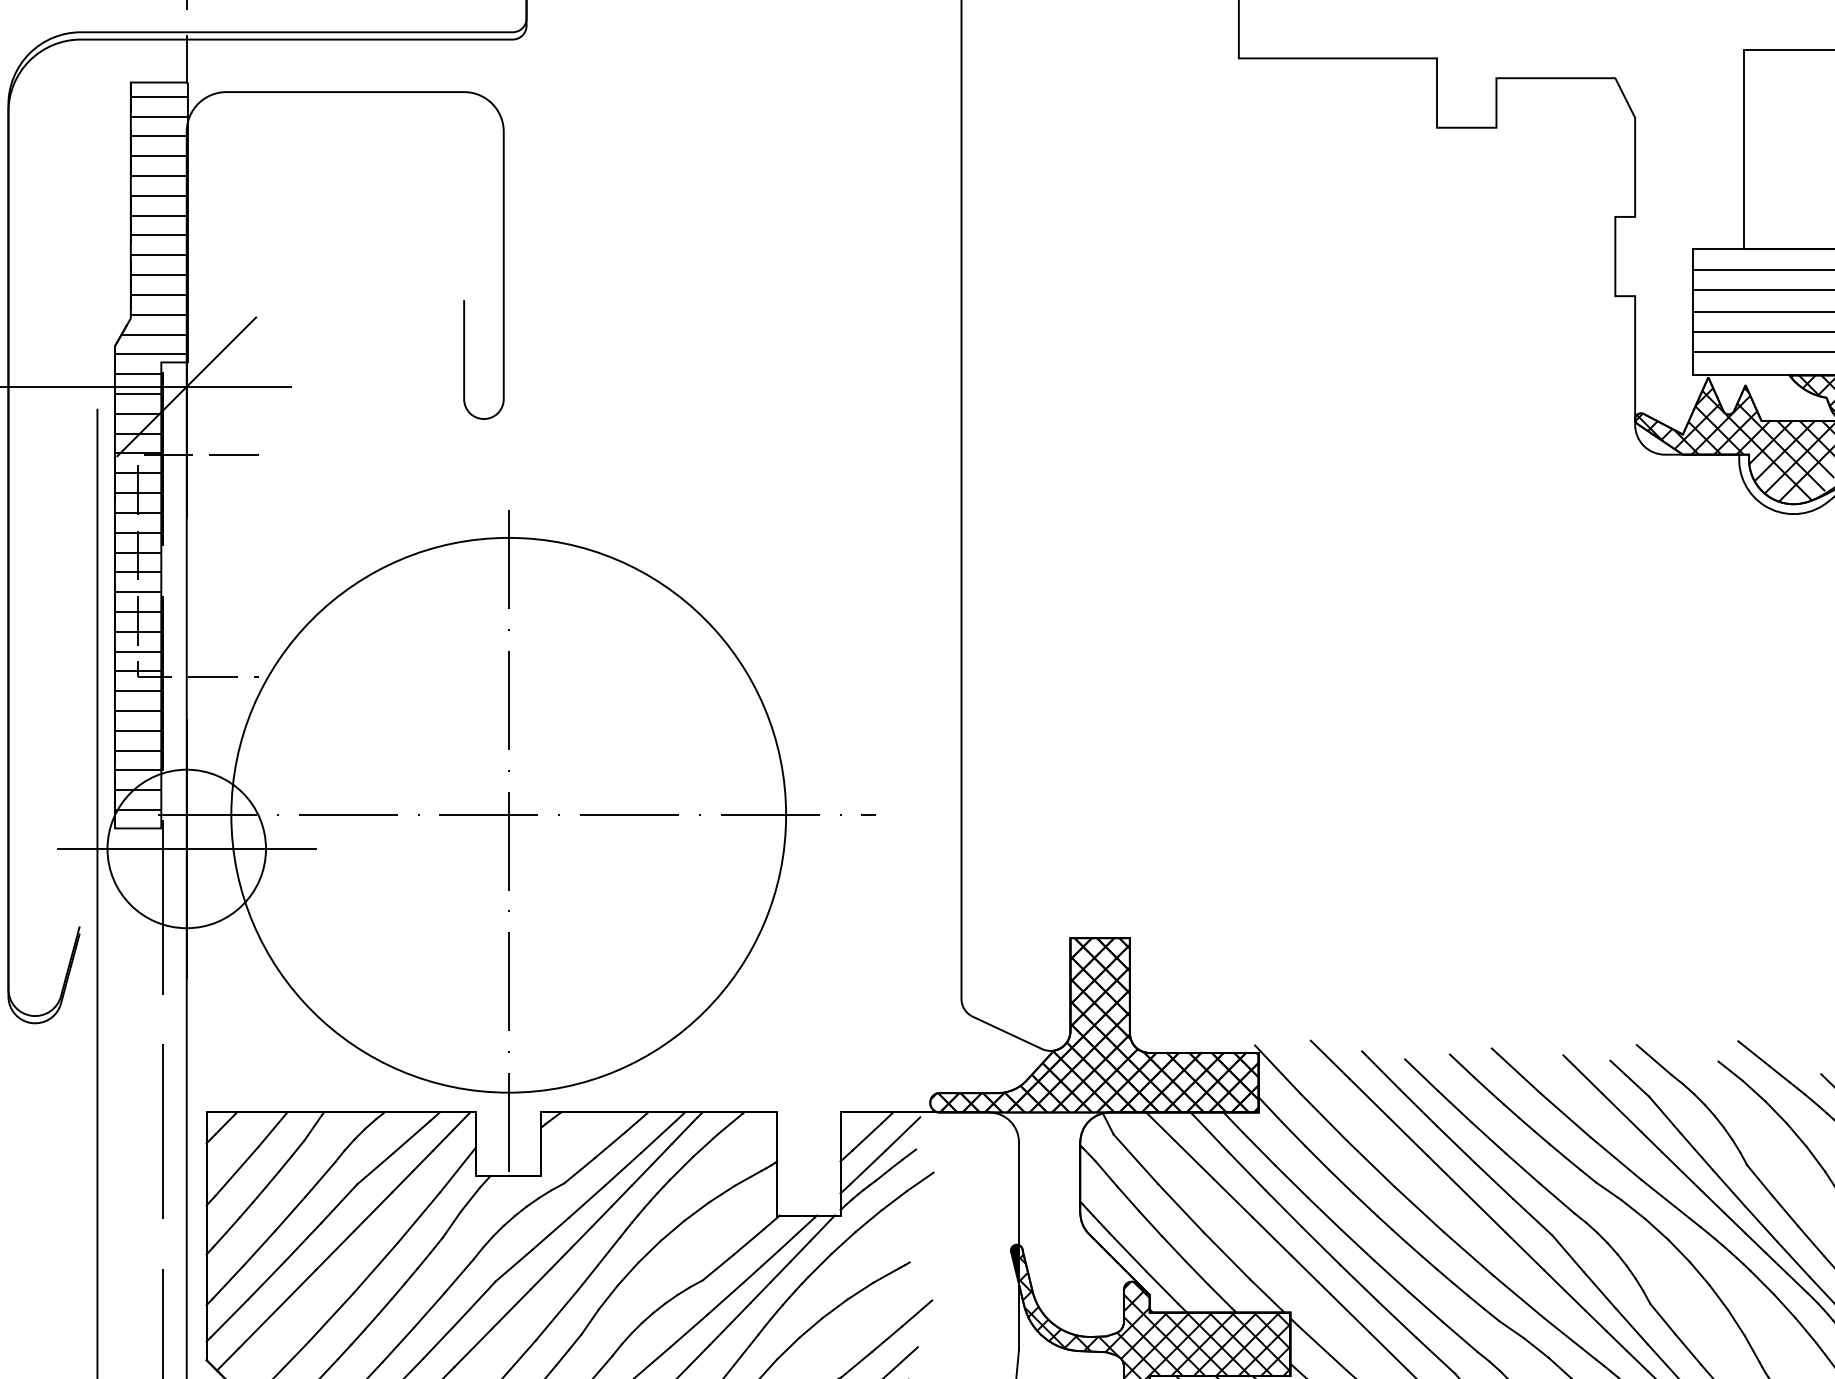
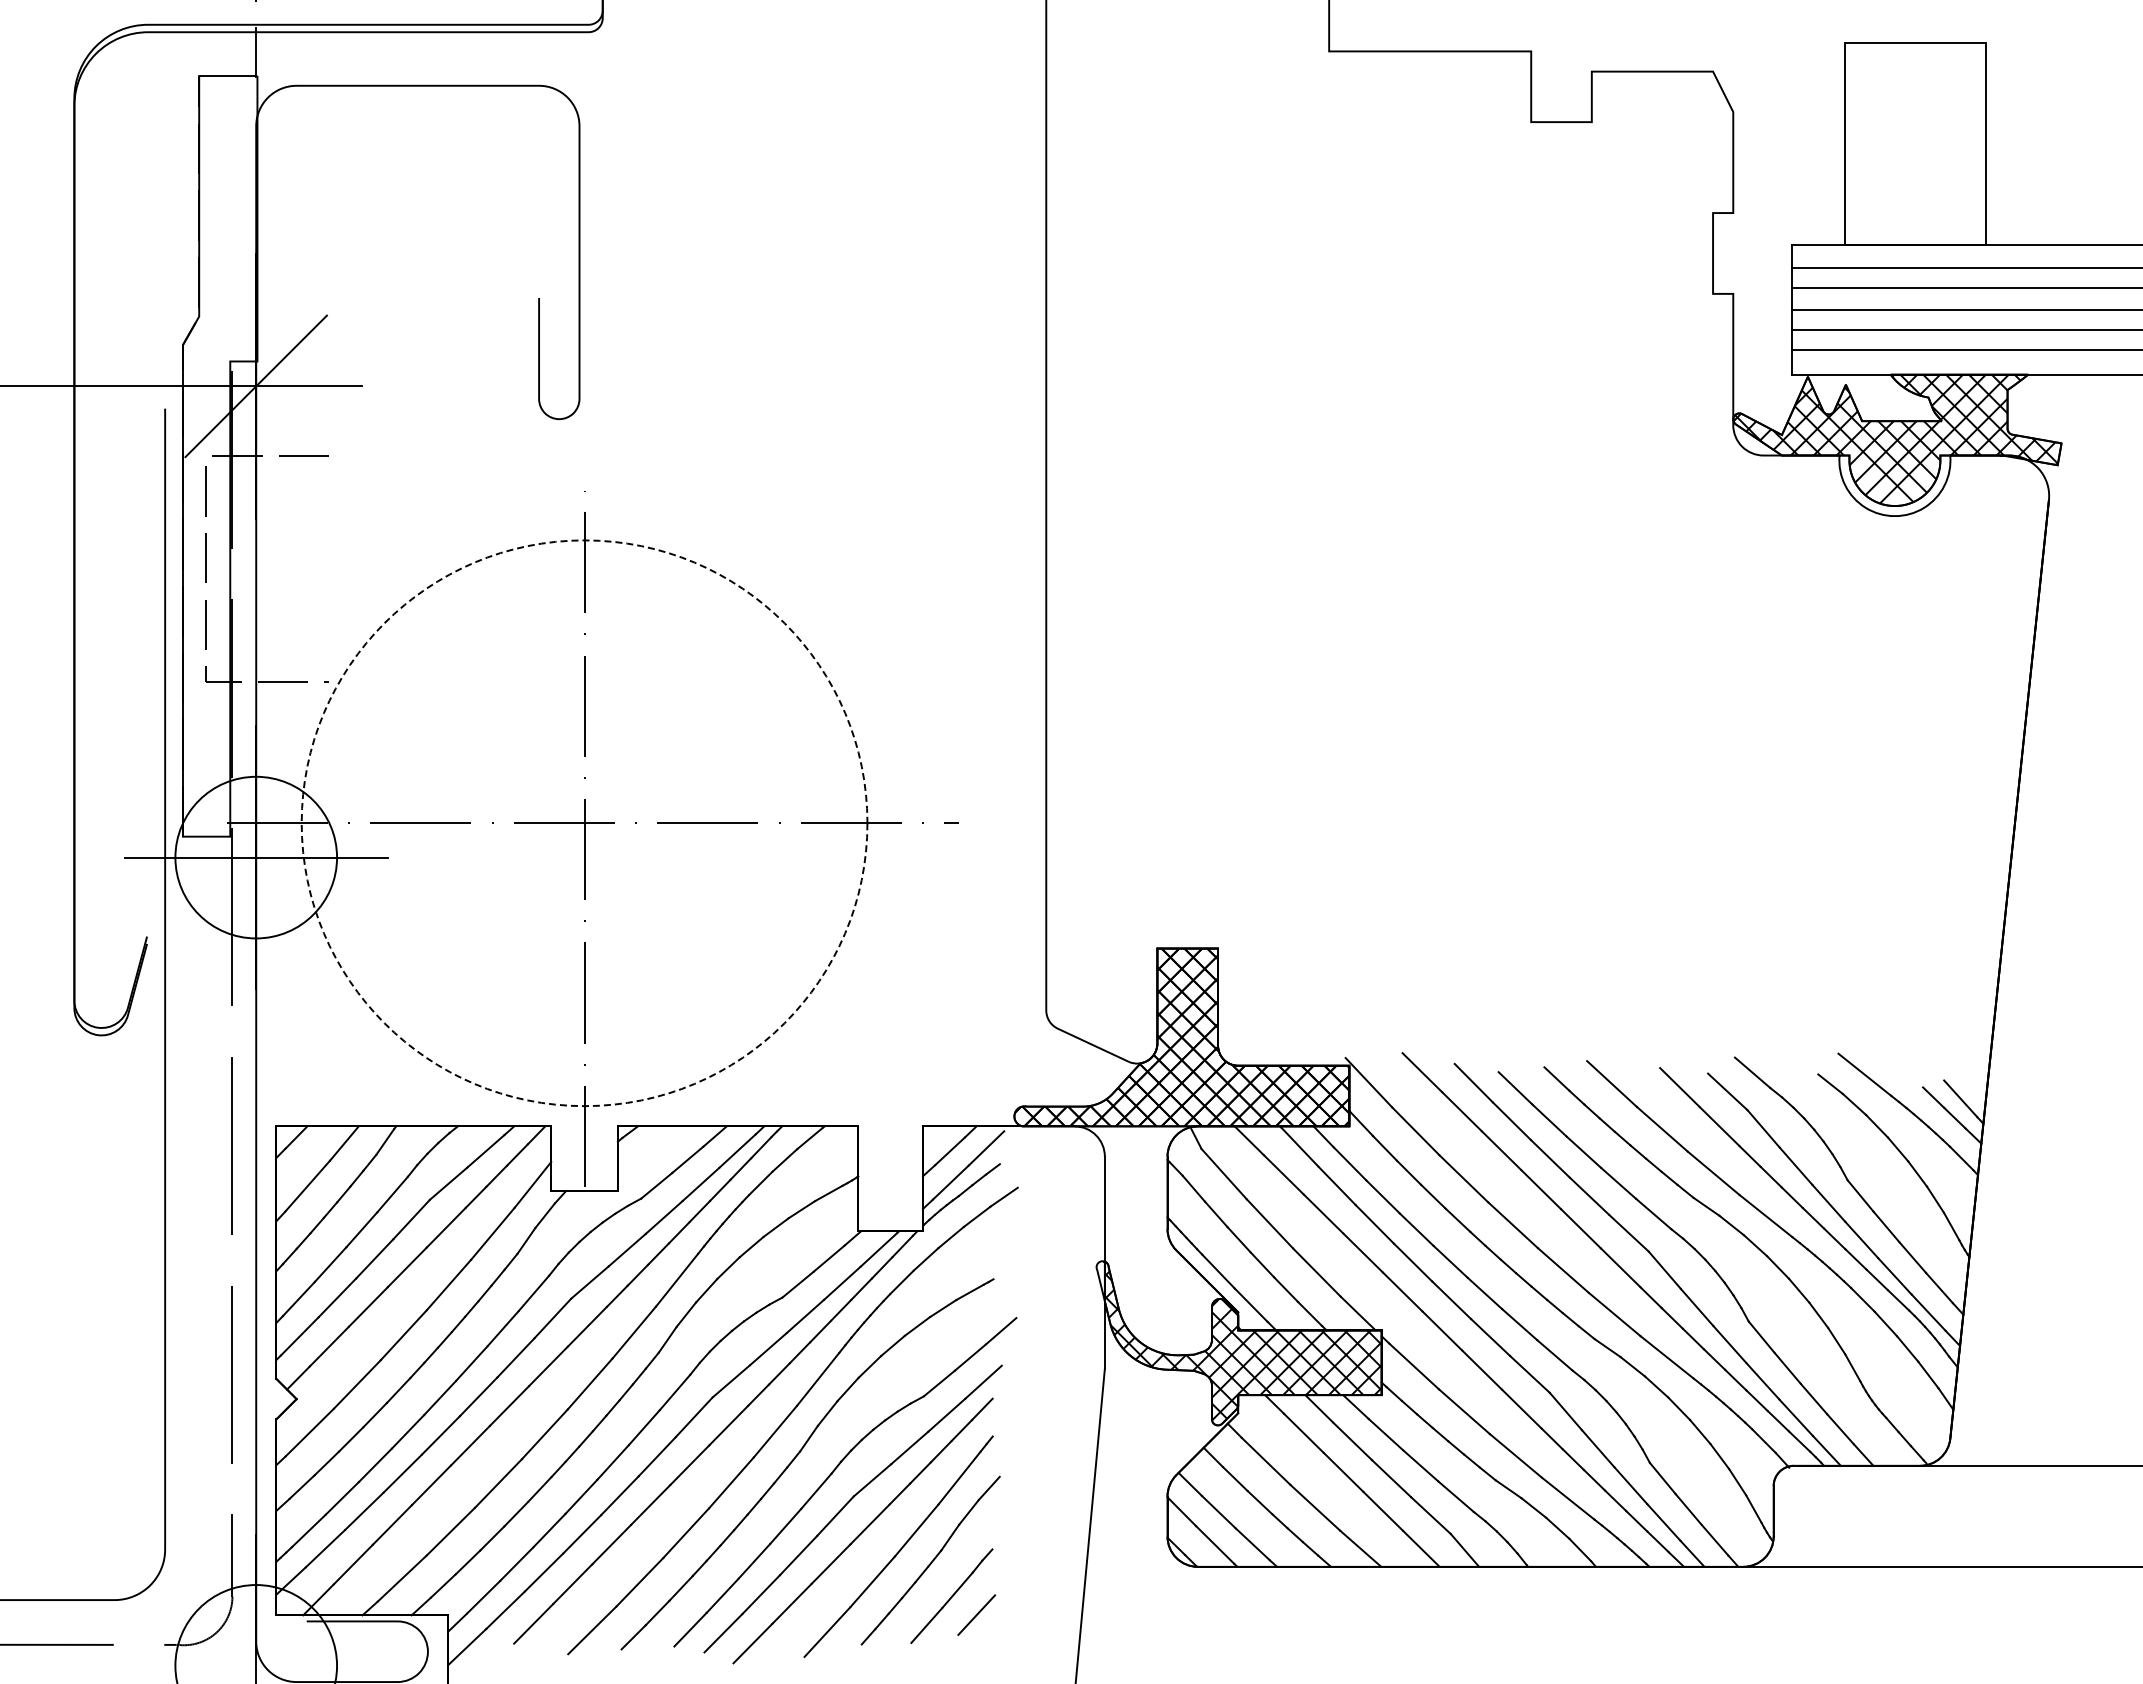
hatch: (150, 452) -> (219, 453), removed
circle: (508, 815) -> (584, 823), solid -> dashed
fill: (1014, 1264) -> (1100, 1281), removed

